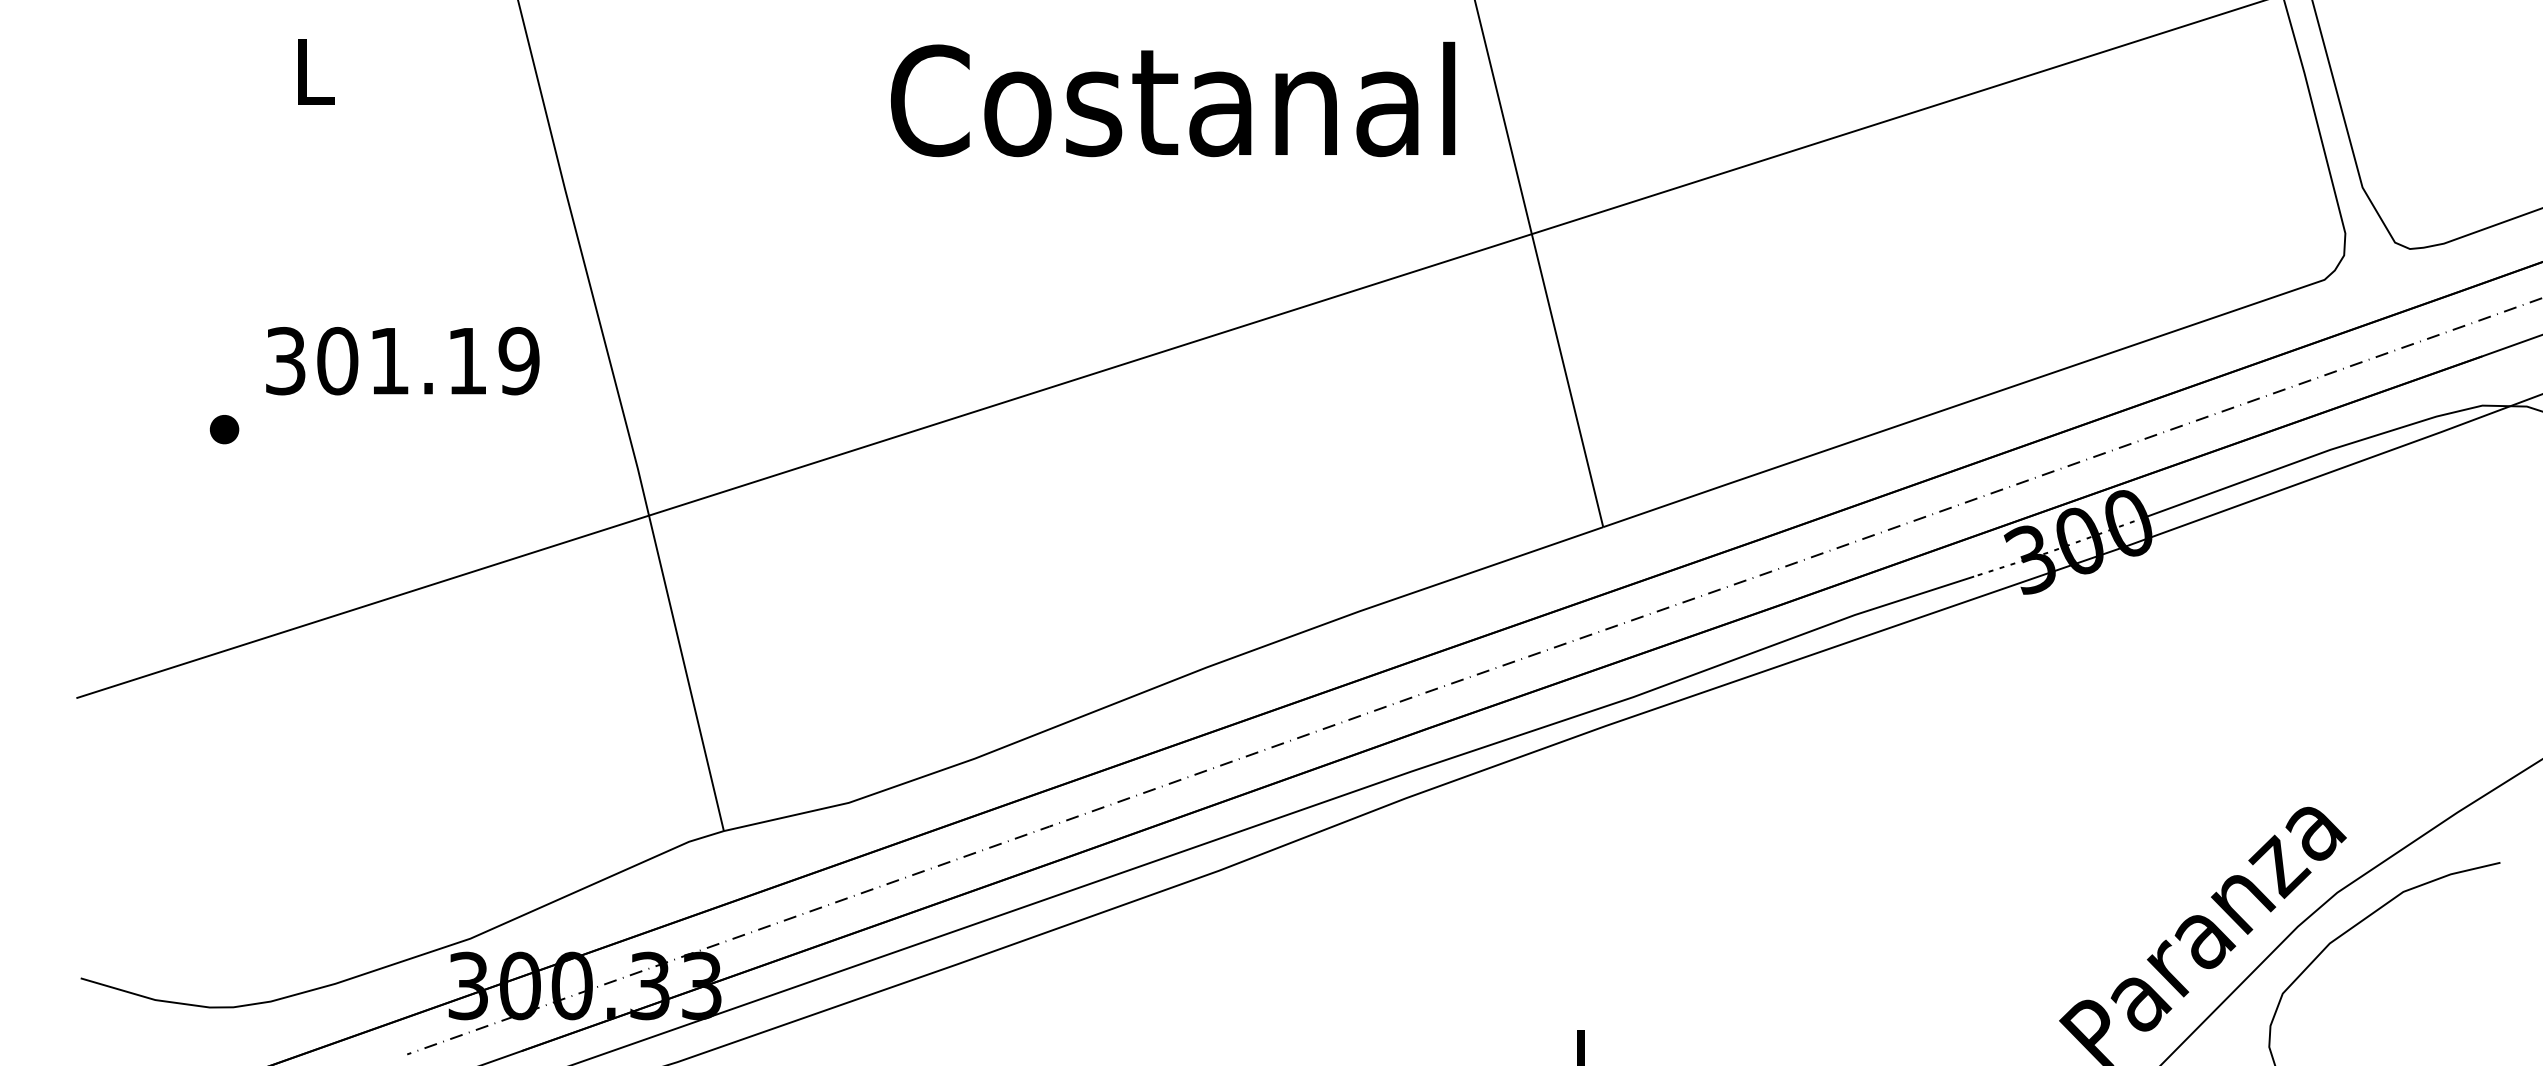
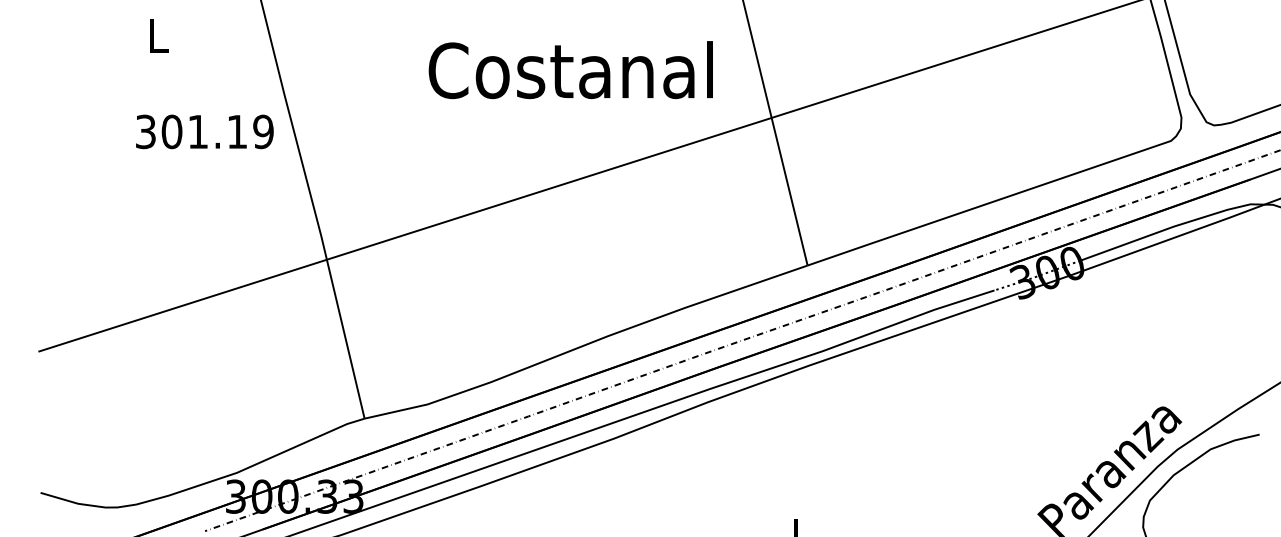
text: (1172, 100) -> (570, 70), moved
text: (402, 360) -> (204, 131), moved
part: (223, 429) -> (112, 216), removed

